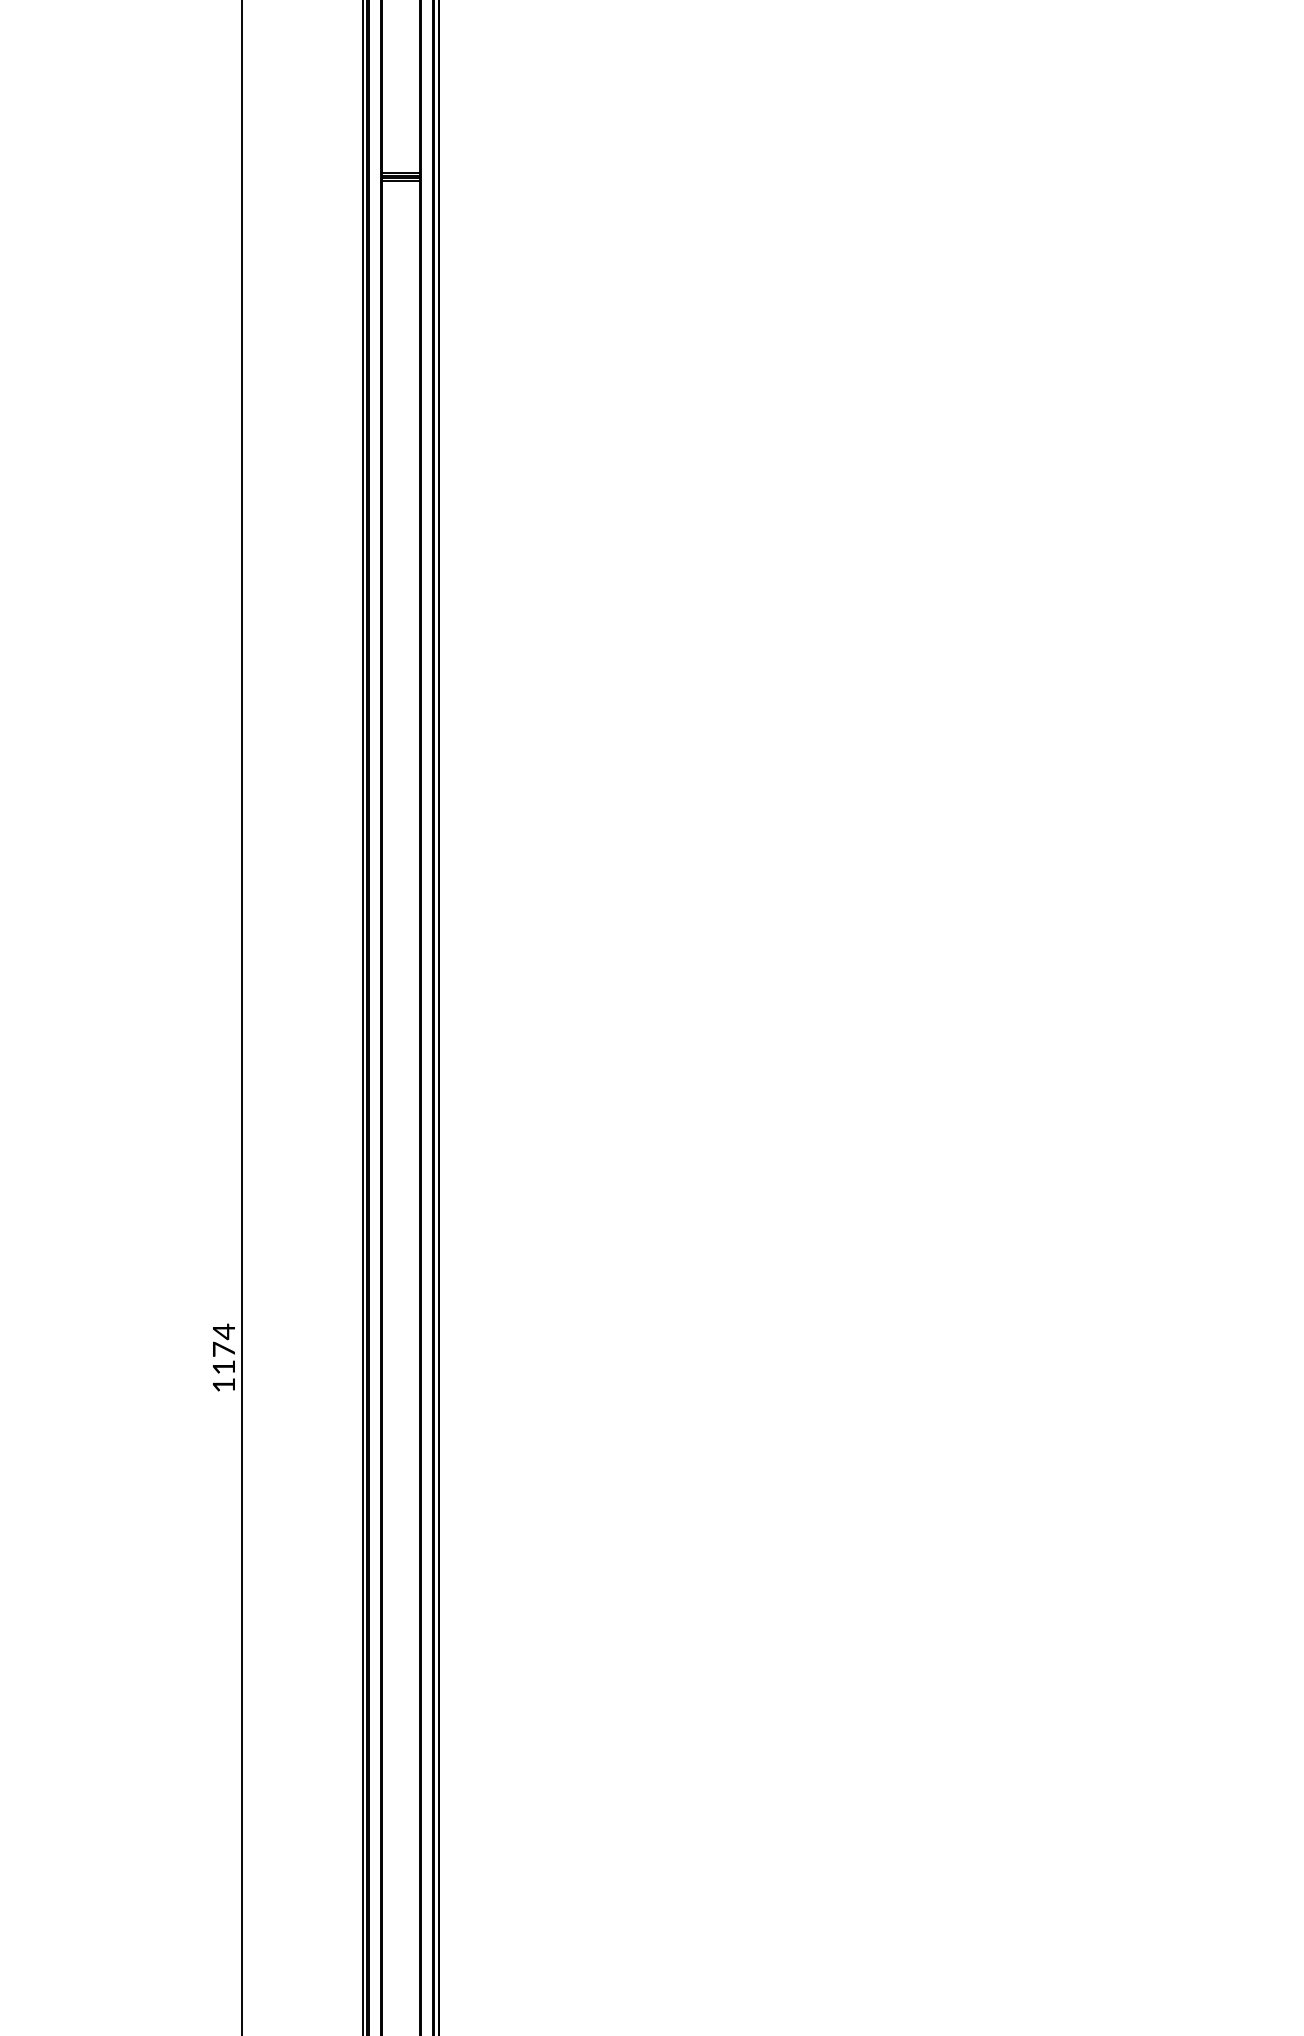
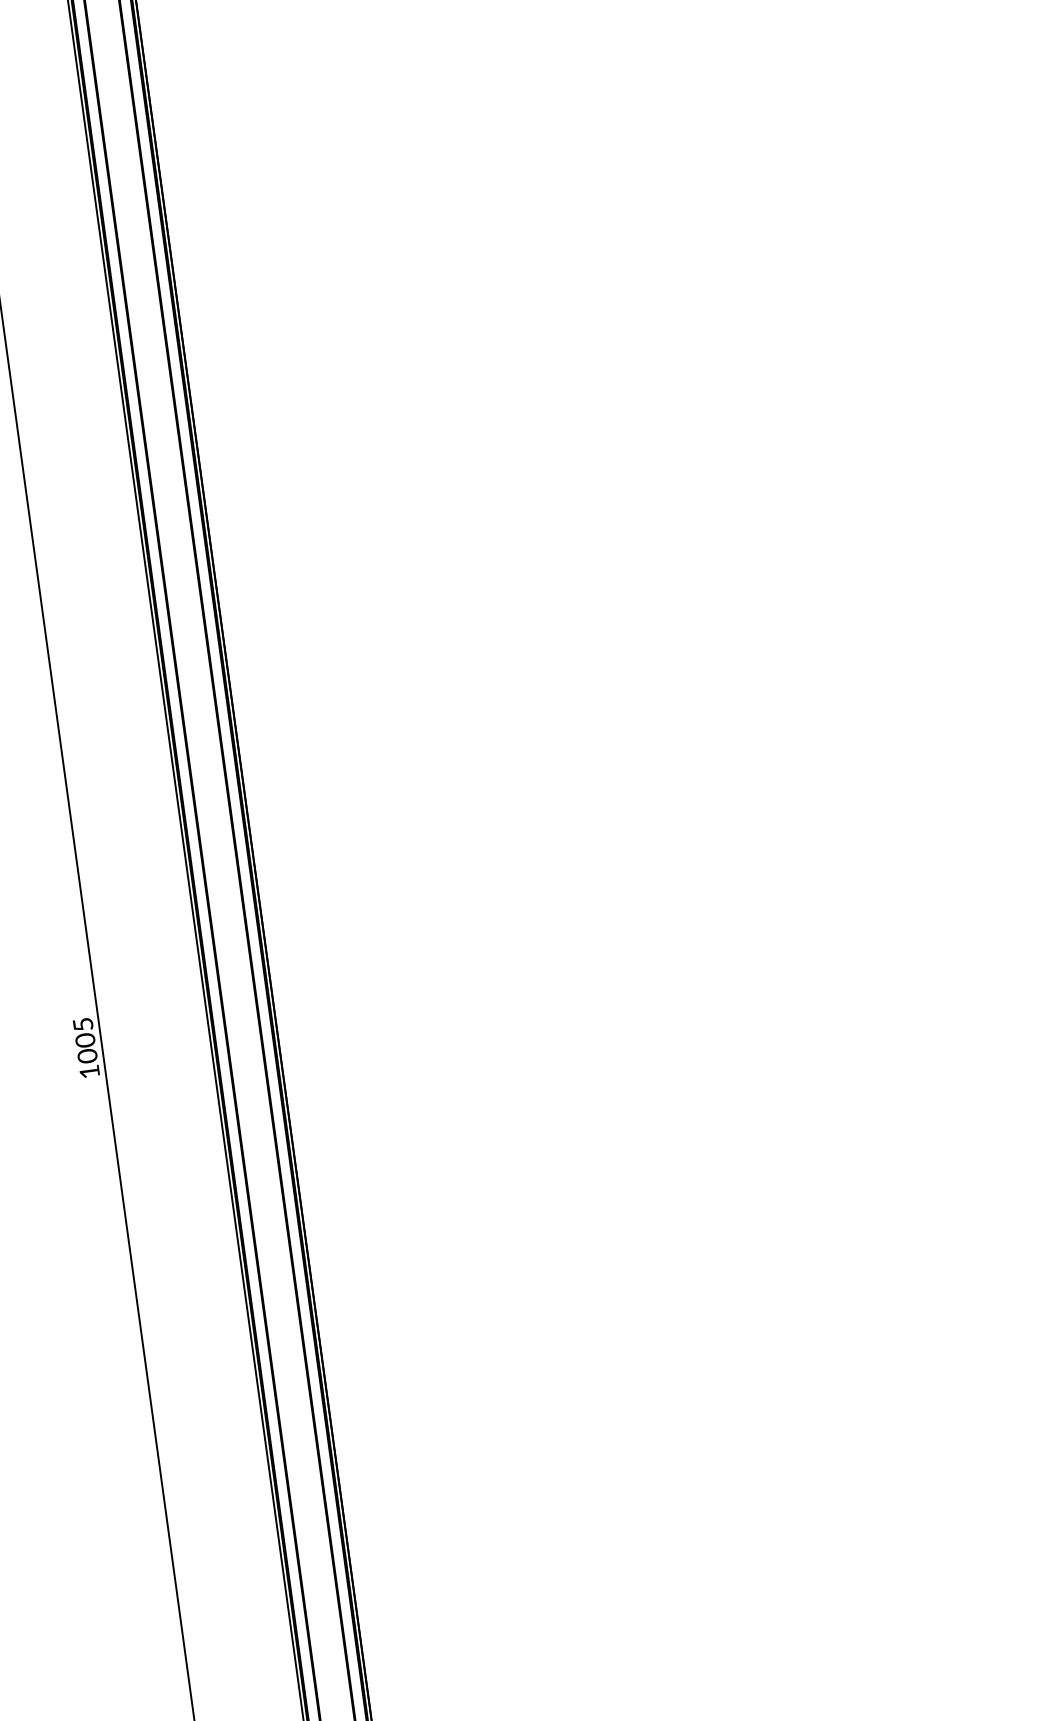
text: (223, 1349) -> (84, 1040), 1174 -> 1005

